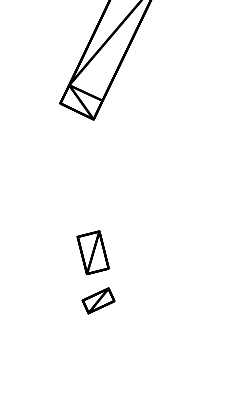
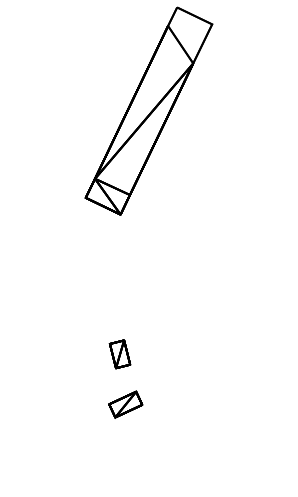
part: (92, 253) -> (119, 354), size x0.62

